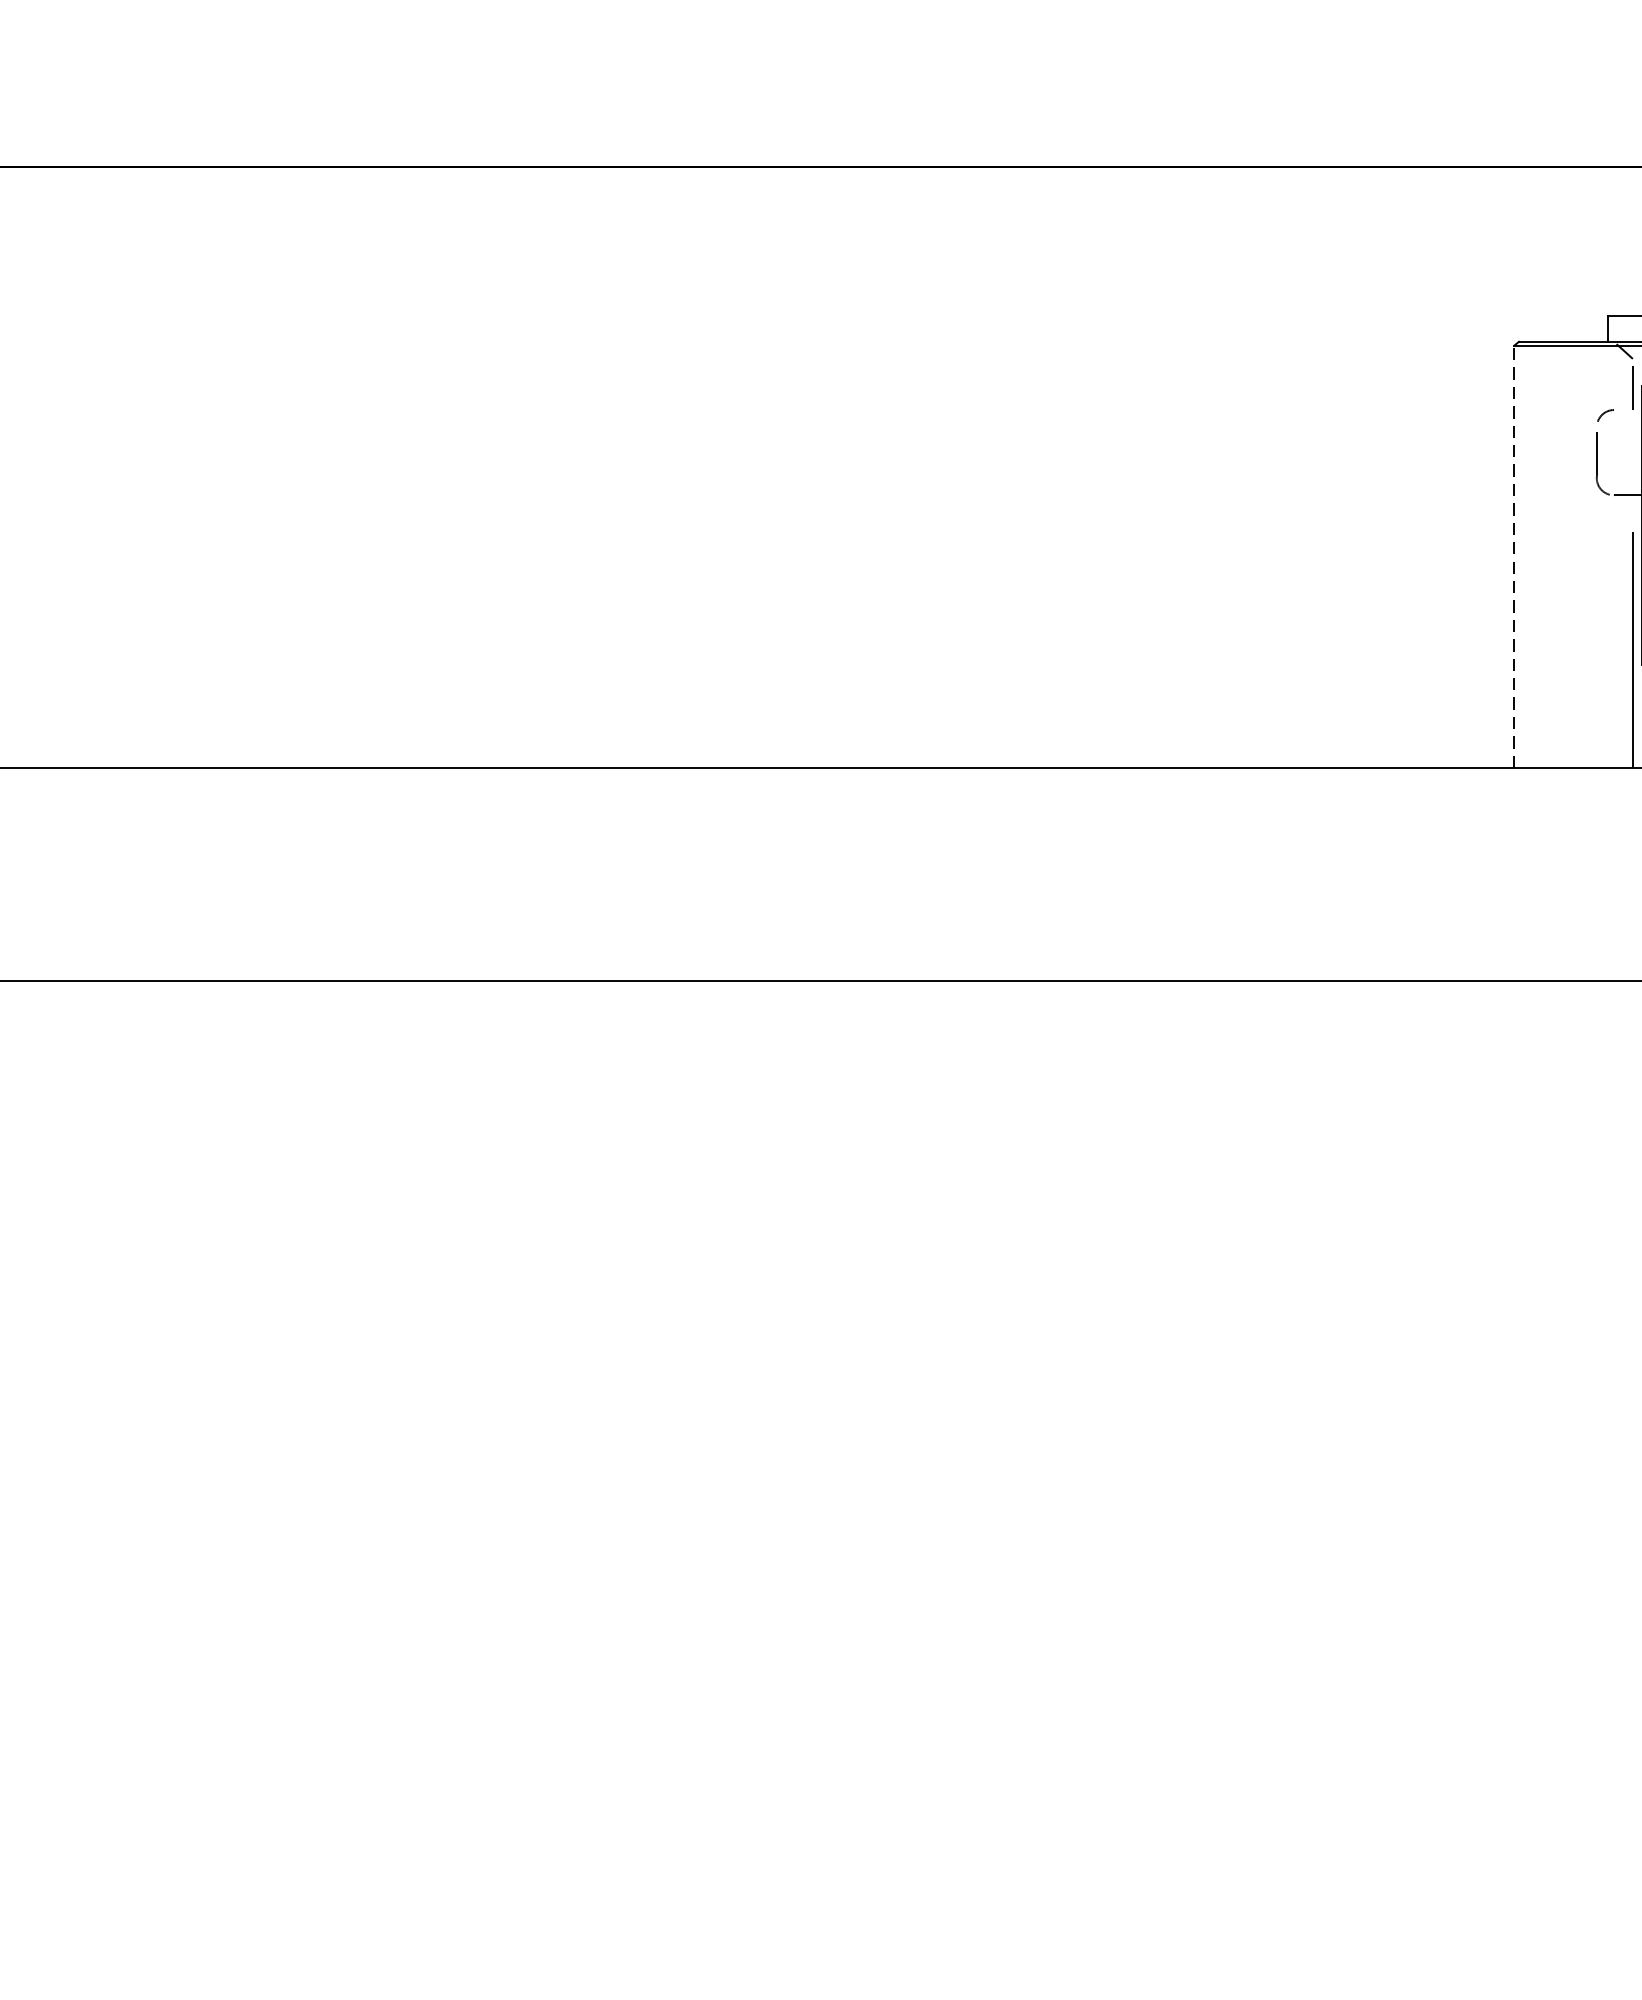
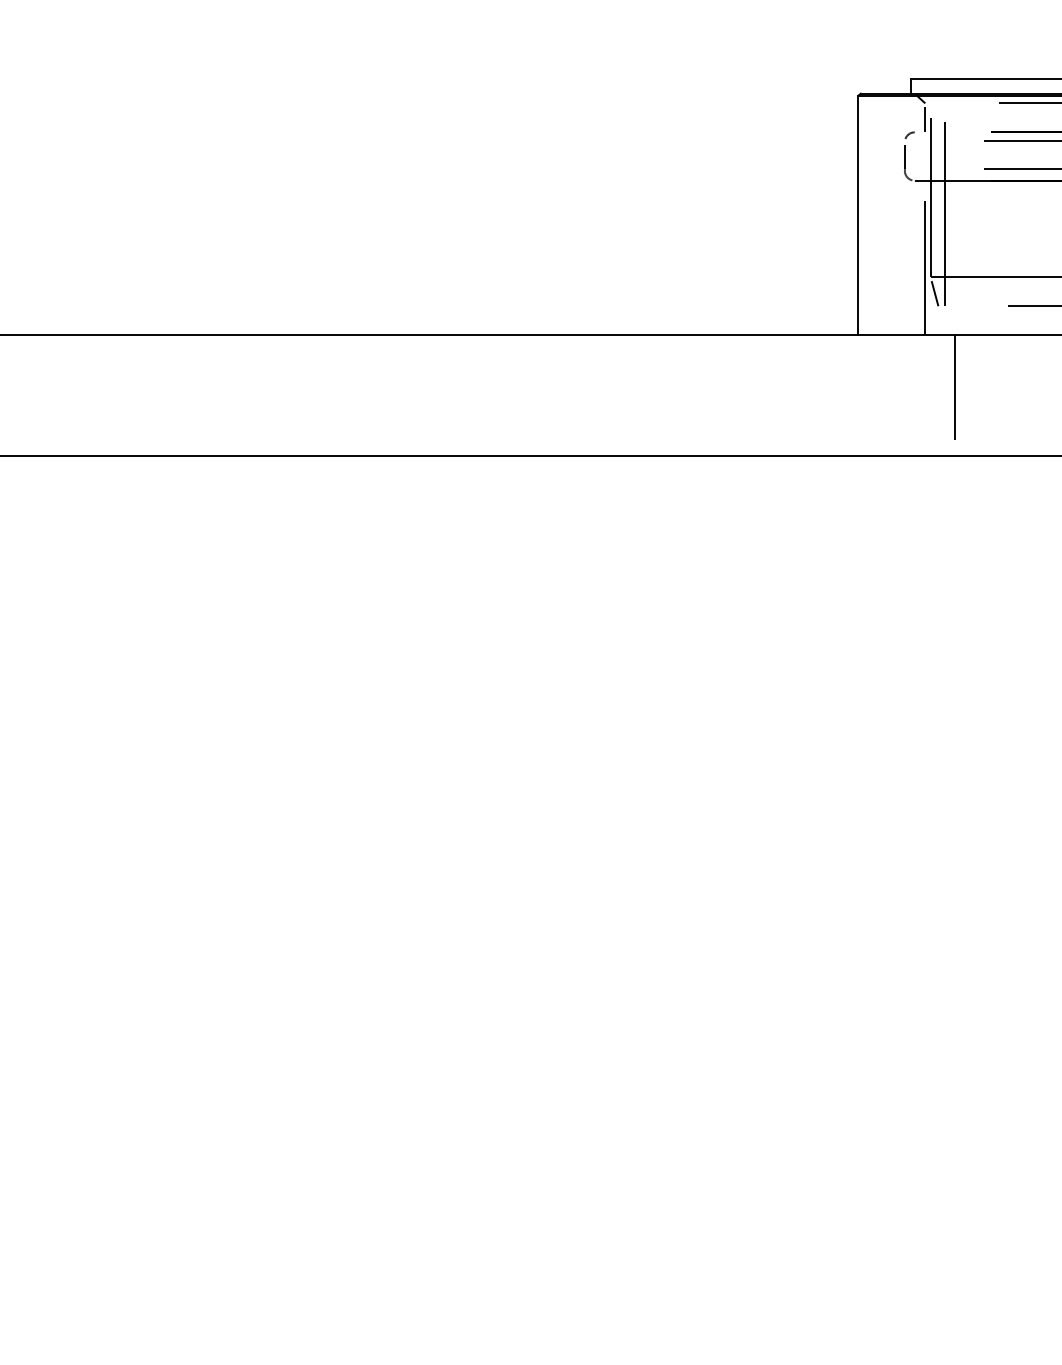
line: (1514, 556) -> (858, 215), dashed -> solid

